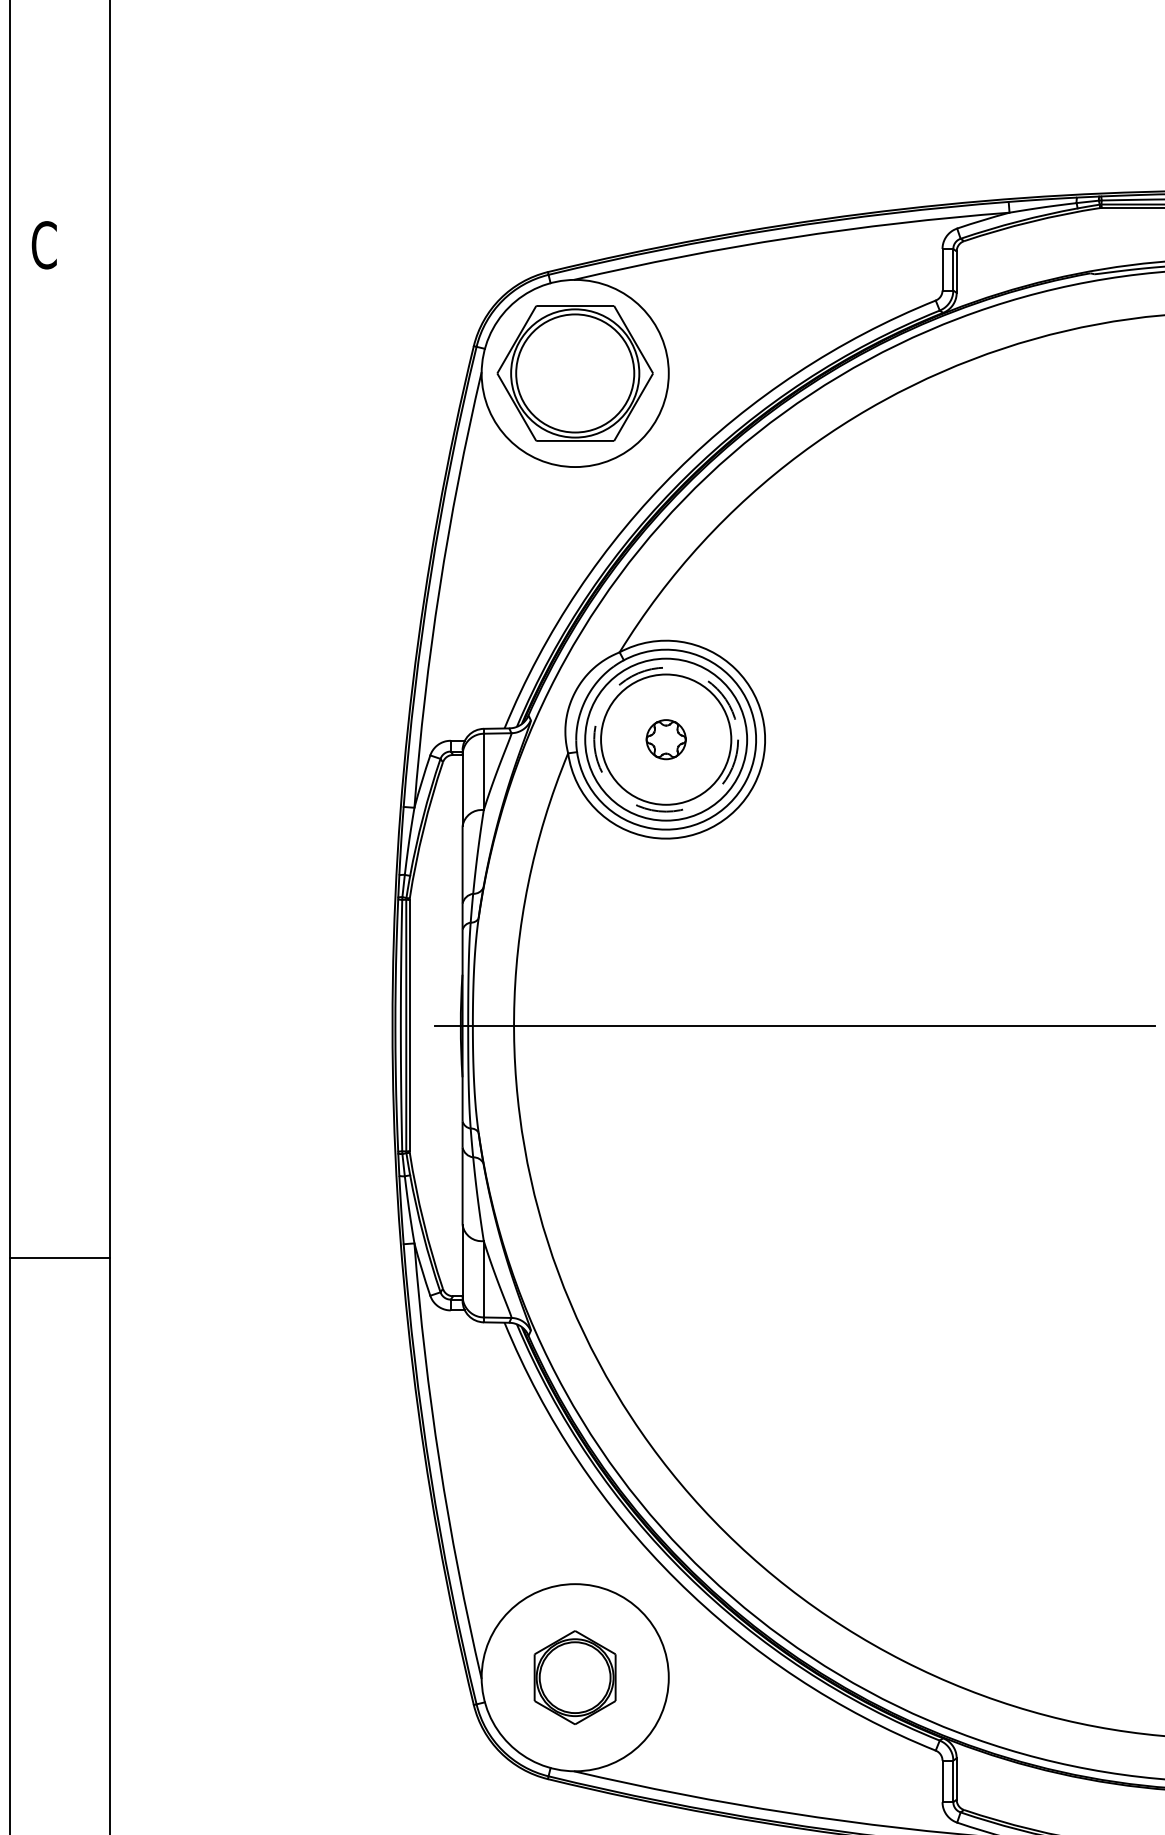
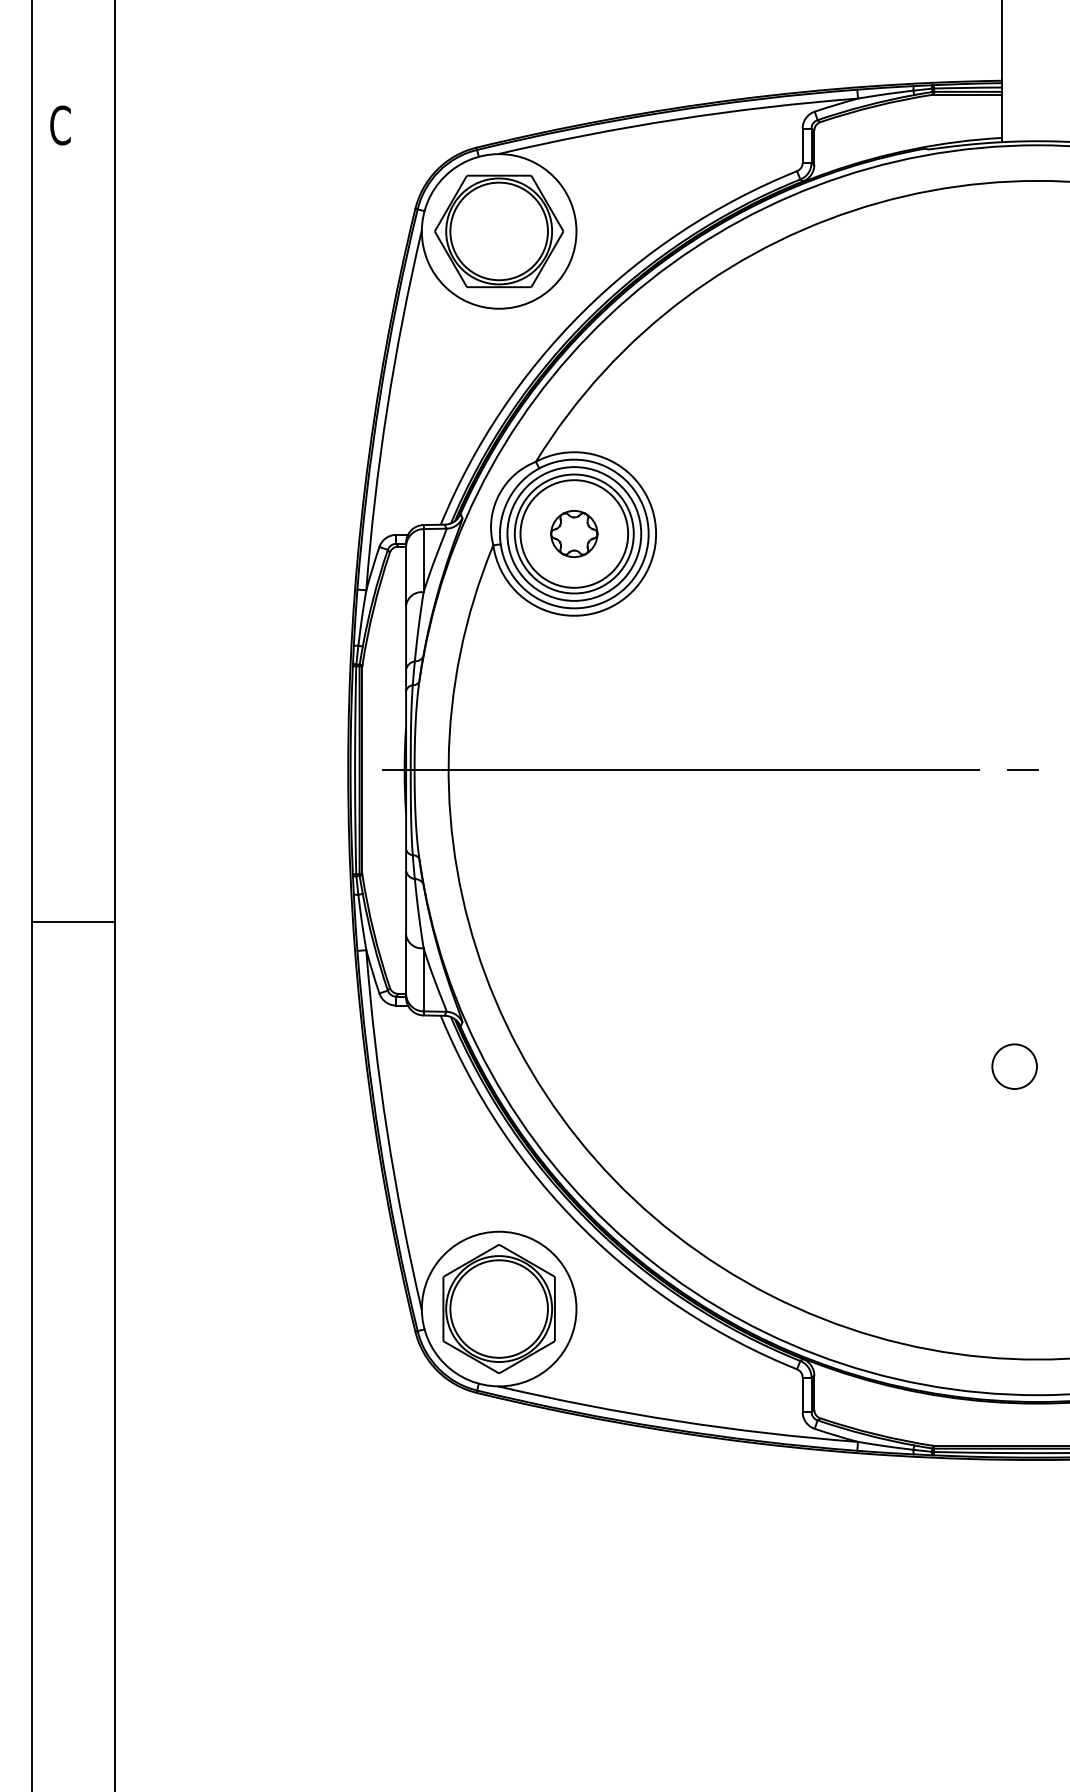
circle: (665, 739) -> (573, 533), dashed -> solid
part: (666, 739) -> (574, 533), size x1.43
line: (60, 1258) -> (73, 921), moved
part: (574, 1677) -> (498, 1308), size x1.67

